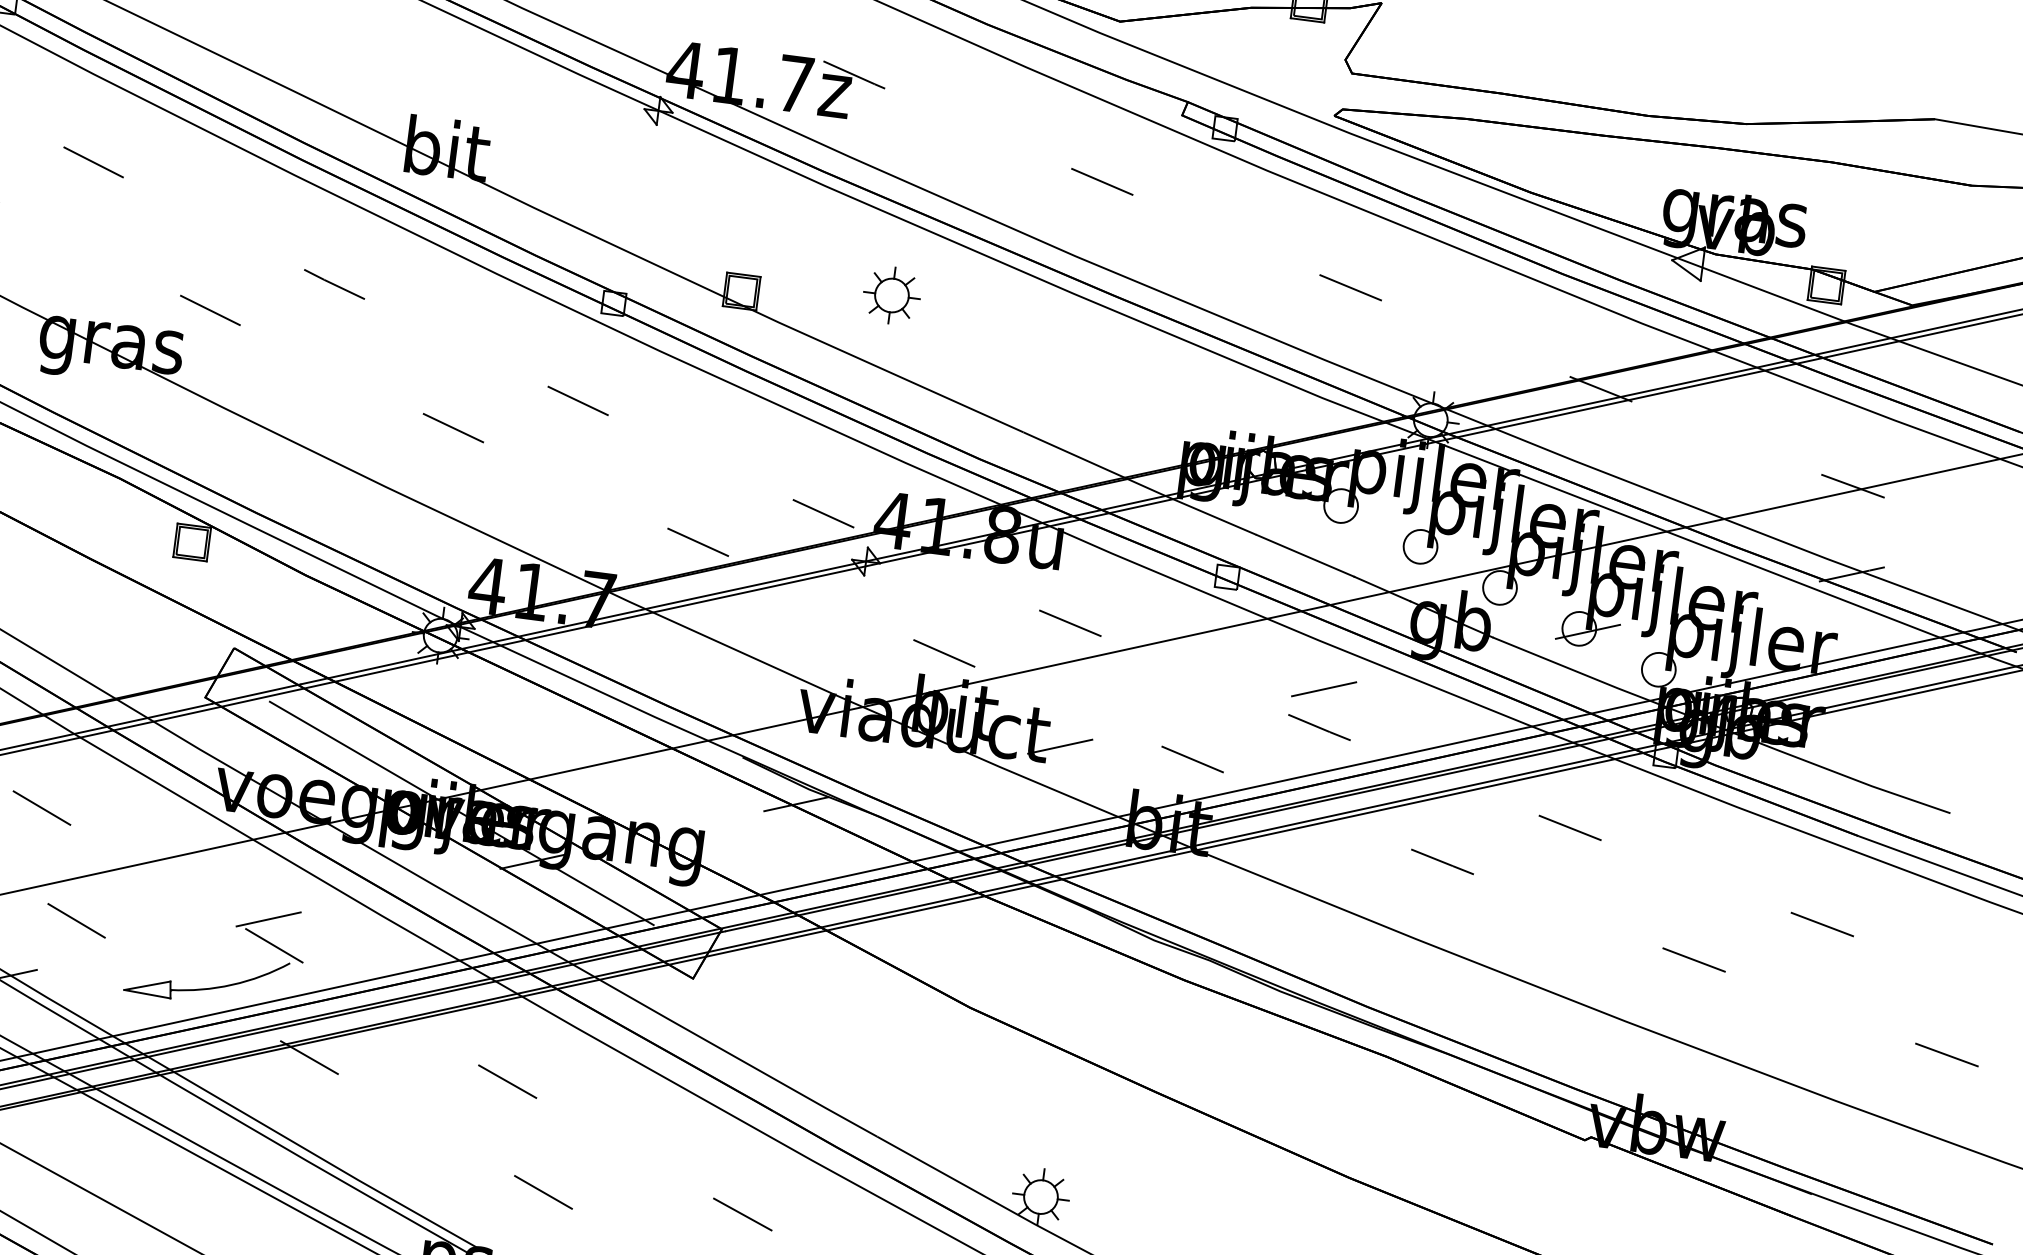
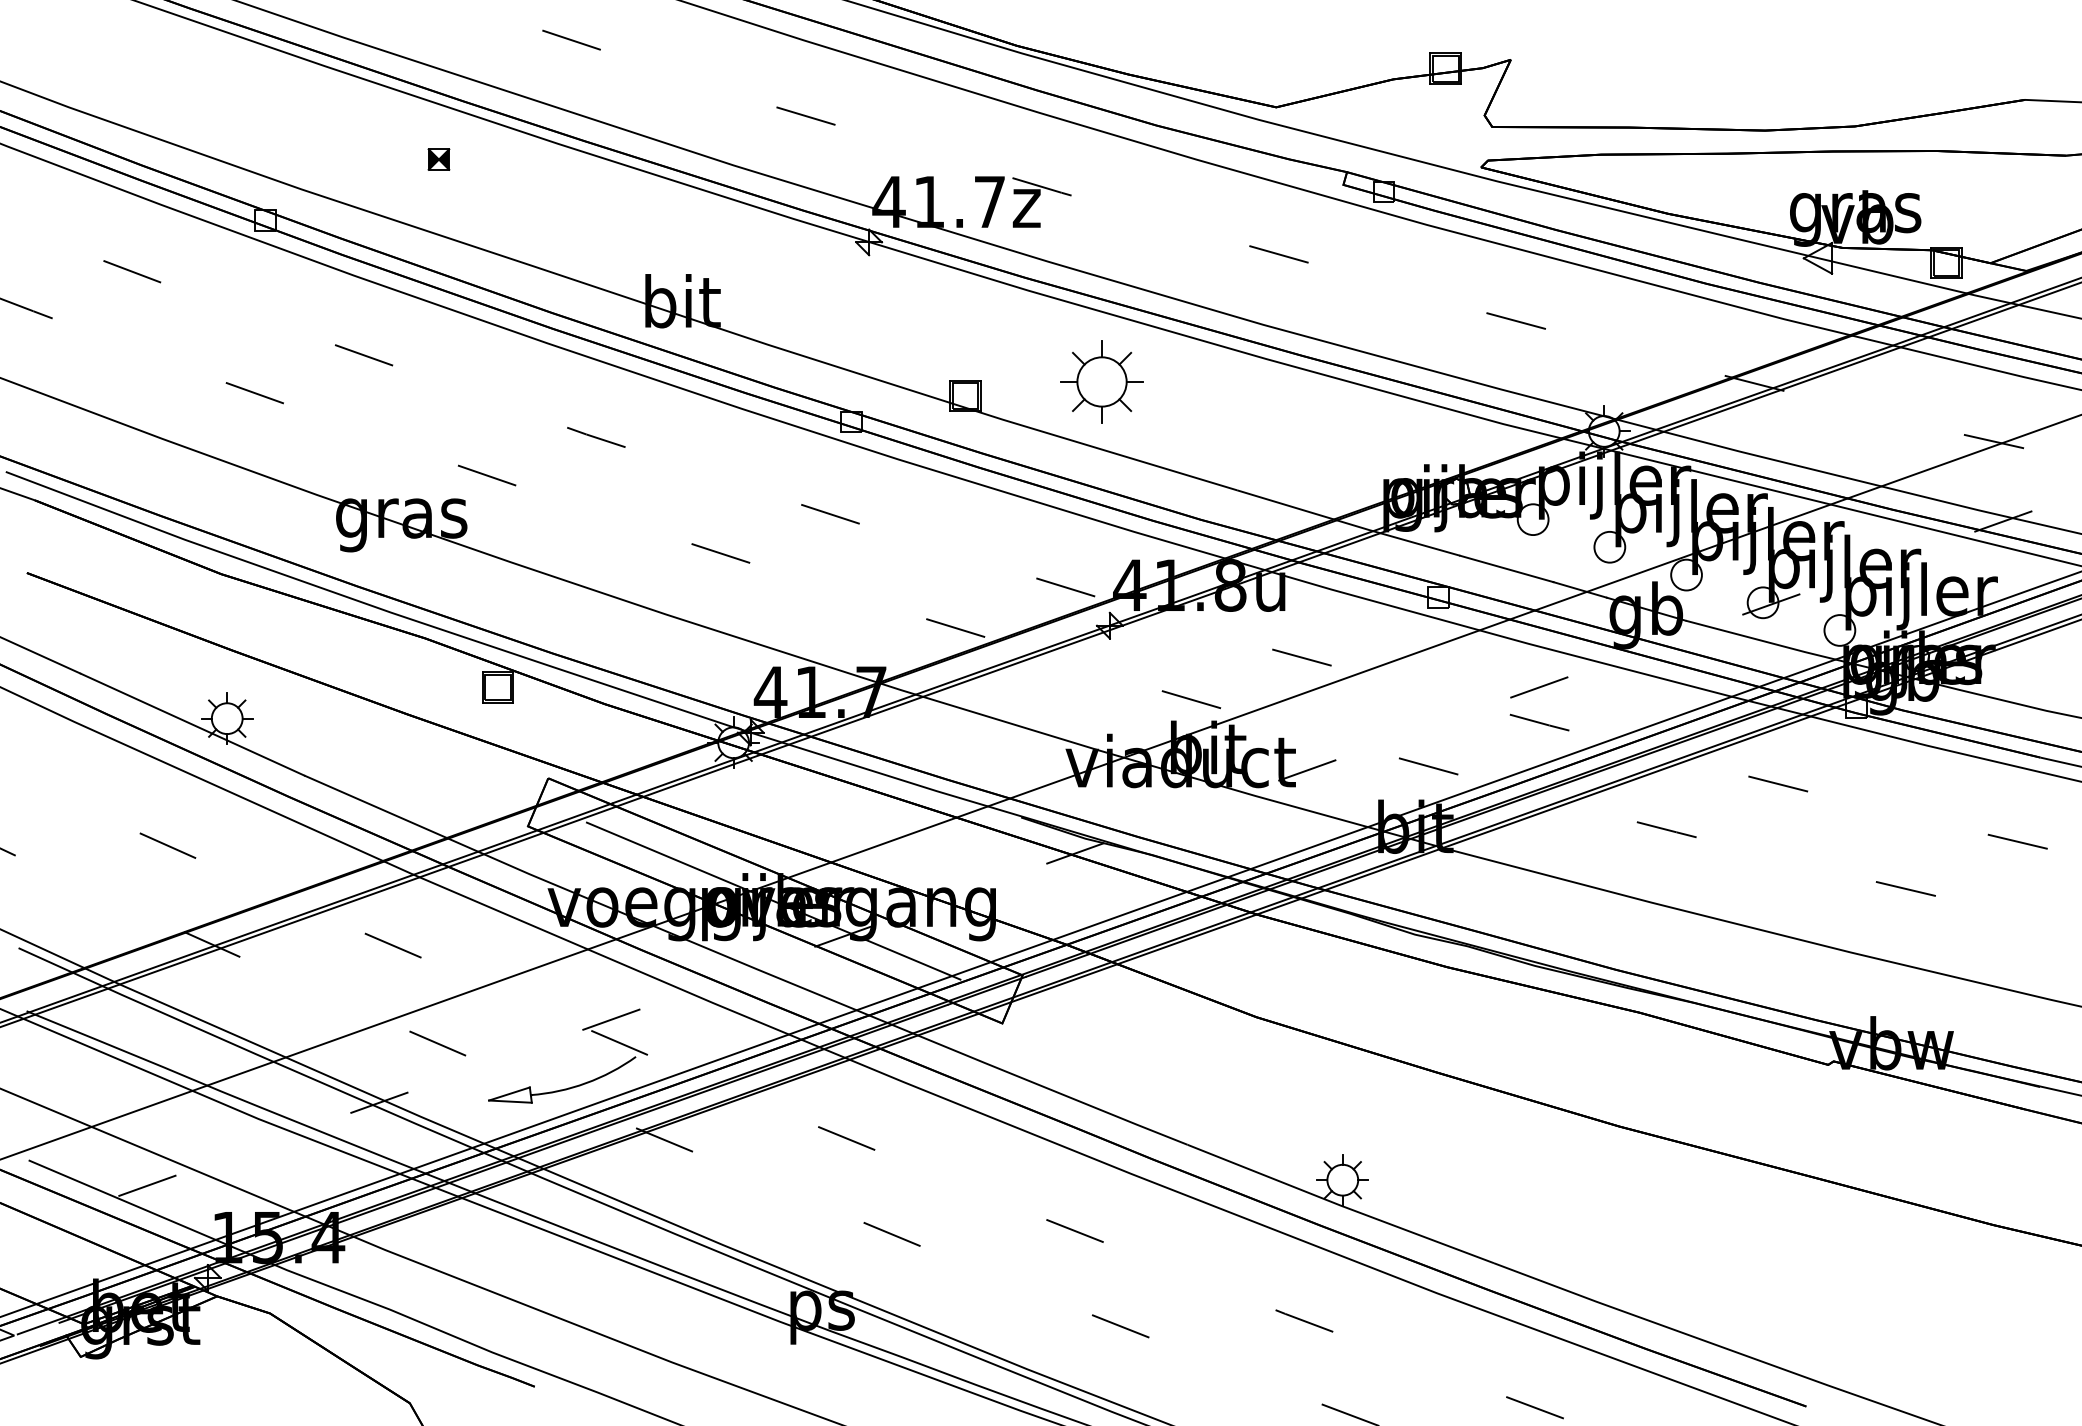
part: (891, 294) -> (1101, 381), size x1.6

